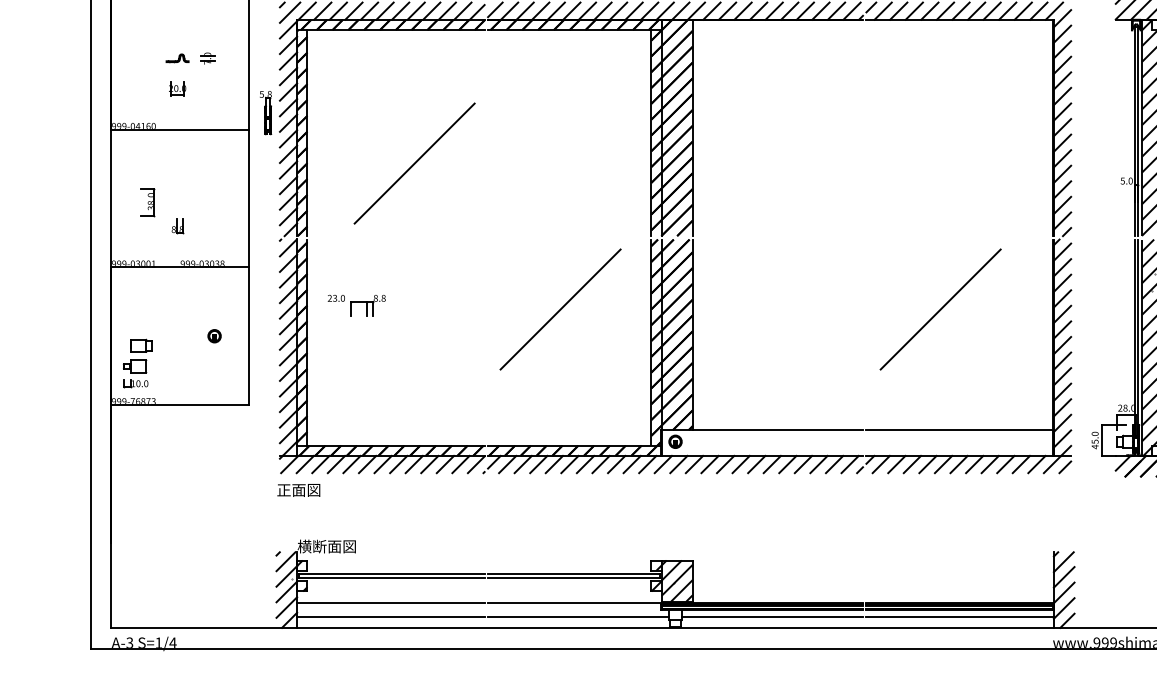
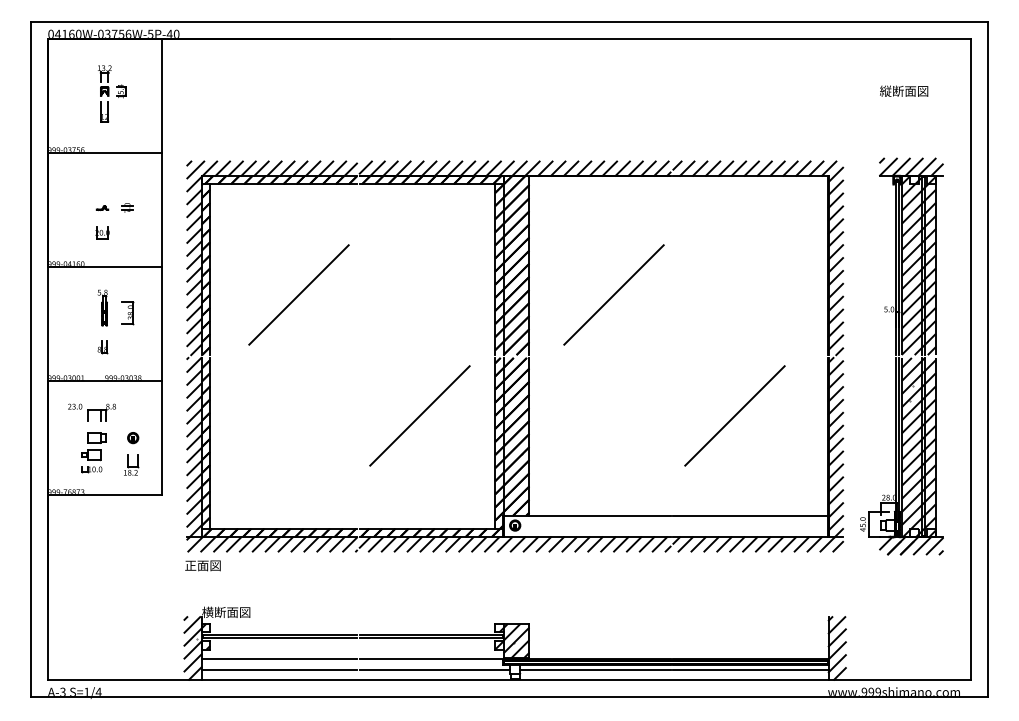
part: (177, 59) -> (102, 208), size x0.62
part: (265, 112) -> (102, 307), moved
line: (794, 163) -> (613, 294), added
part: (147, 202) -> (127, 313), moved
part: (356, 305) -> (91, 412), moved
part: (137, 363) -> (93, 452), moved
part: (212, 368) -> (131, 464), added

